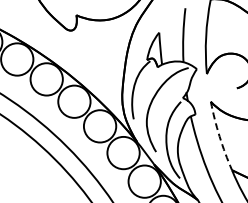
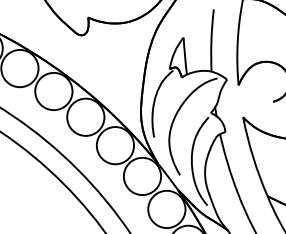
arc: (219, 136) -> (253, 157), dashed -> solid

